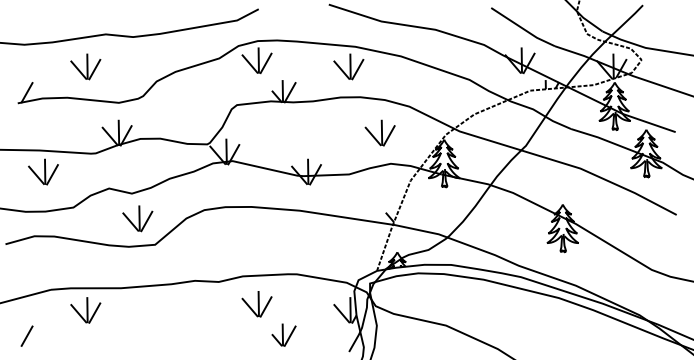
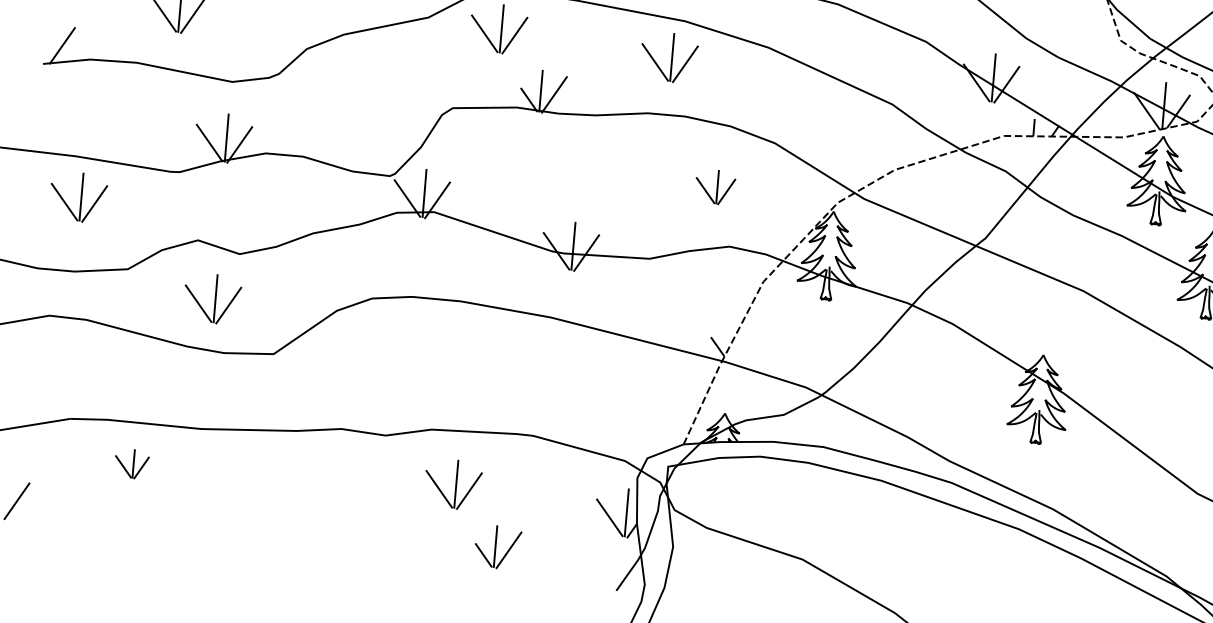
part: (379, 132) -> (714, 186), size x0.7
part: (137, 218) -> (211, 298), moved
part: (85, 310) -> (131, 464), size x0.6

